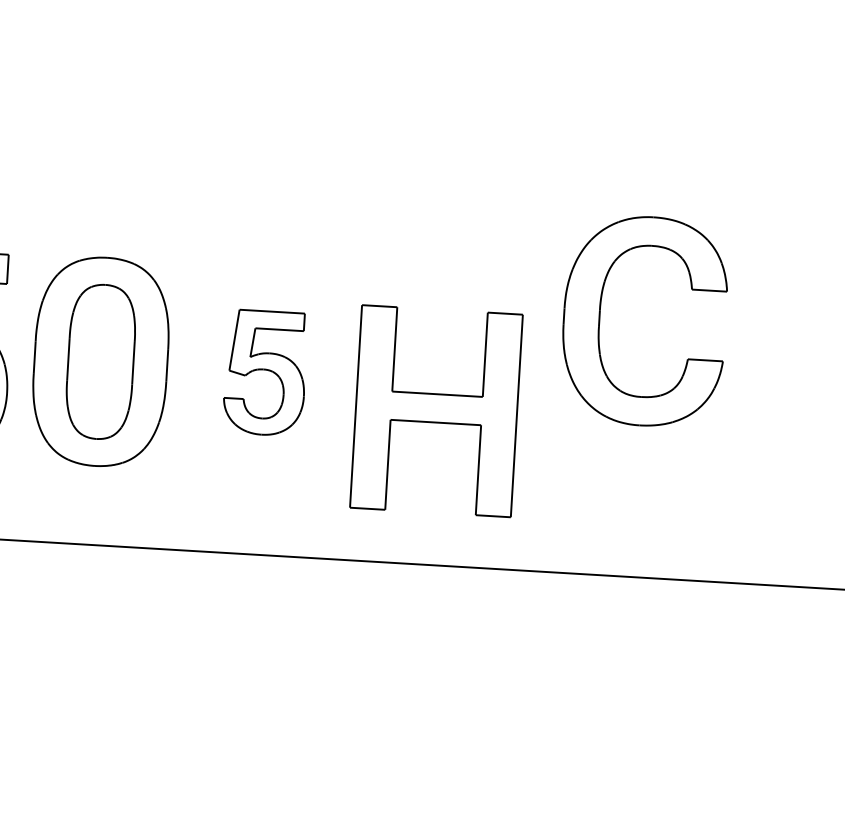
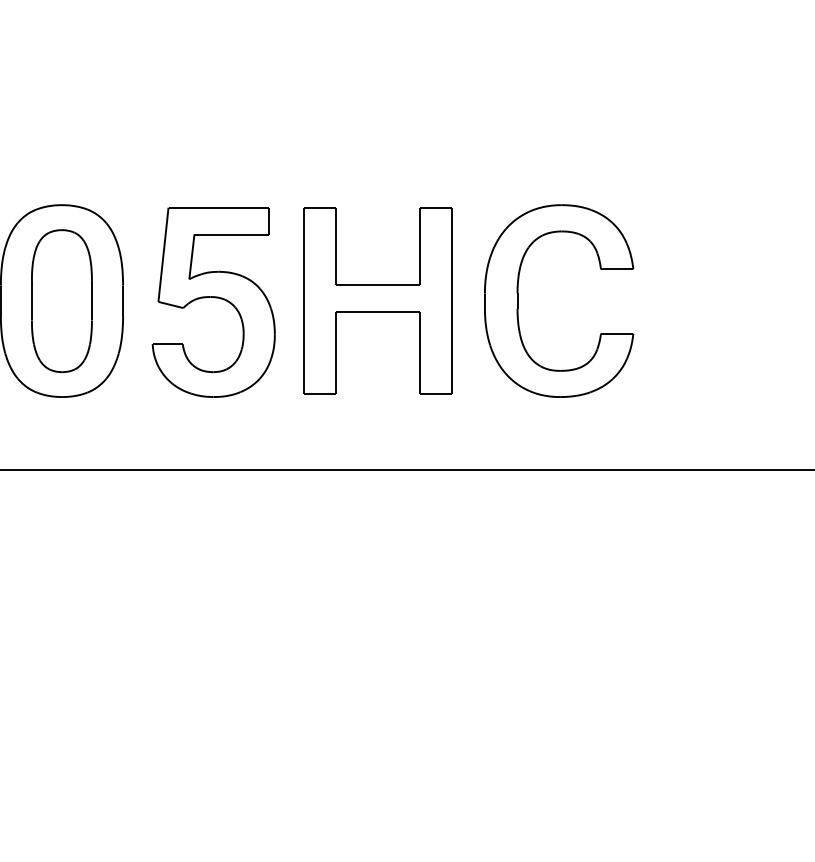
part: (600, 317) -> (518, 300), moved
part: (265, 373) -> (213, 302), size x1.67
part: (436, 410) -> (377, 300), moved

